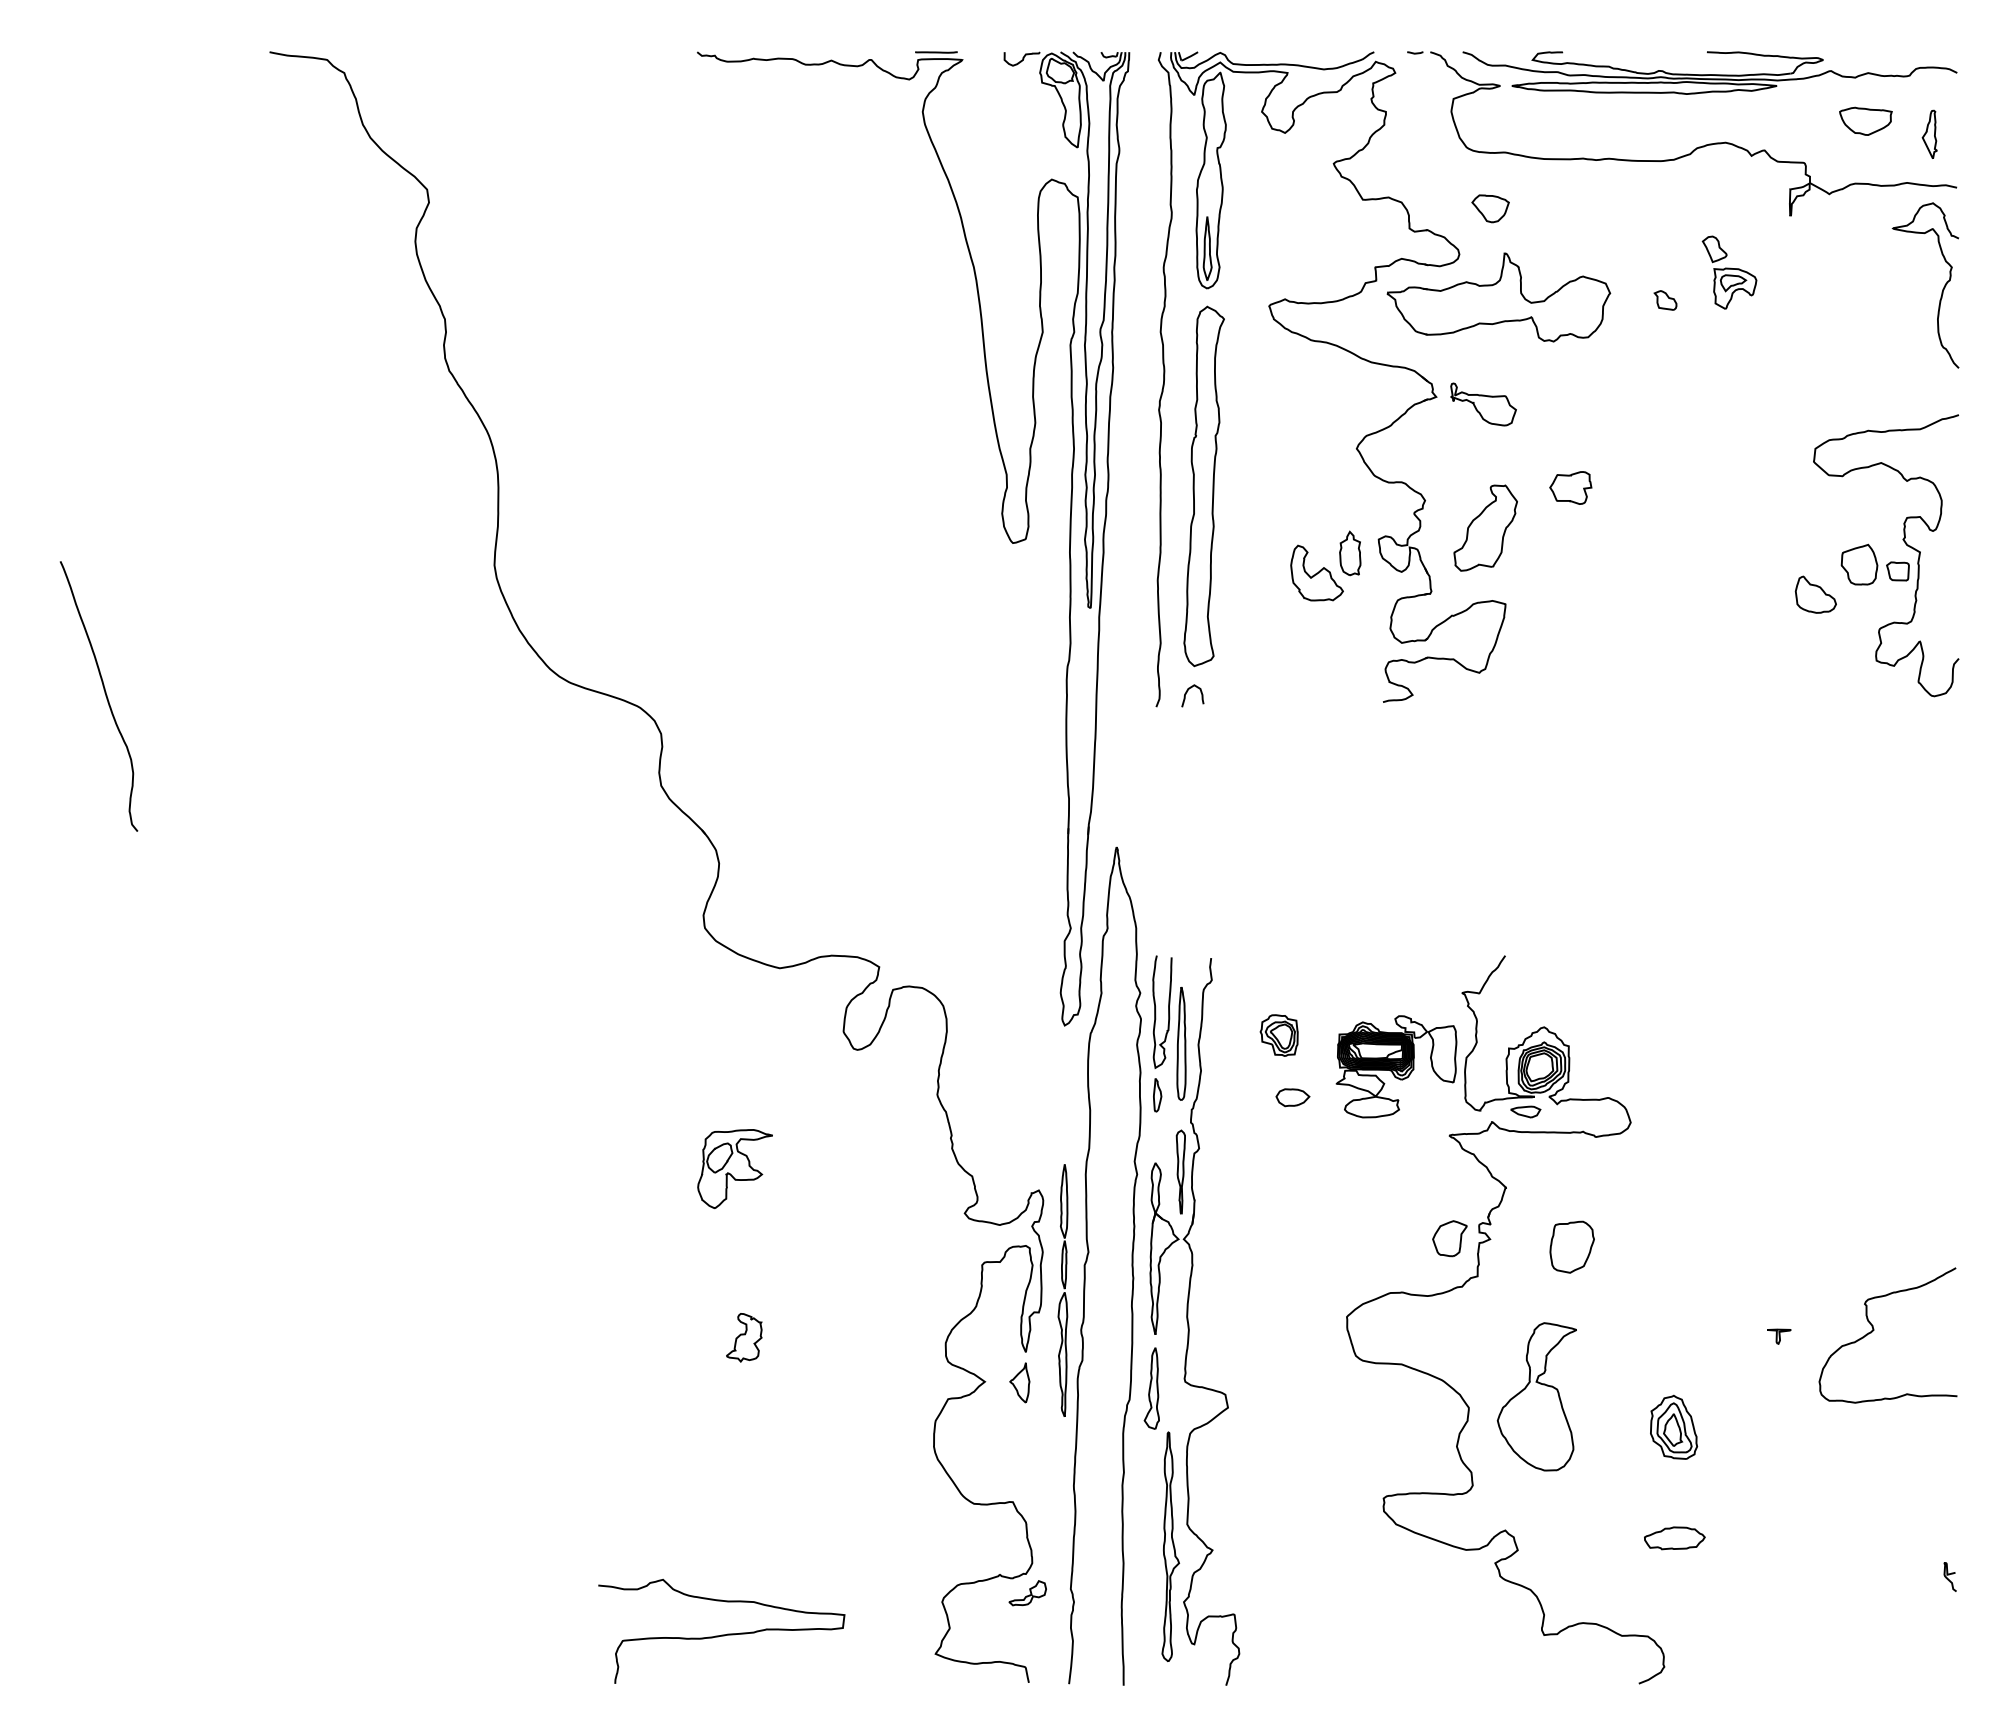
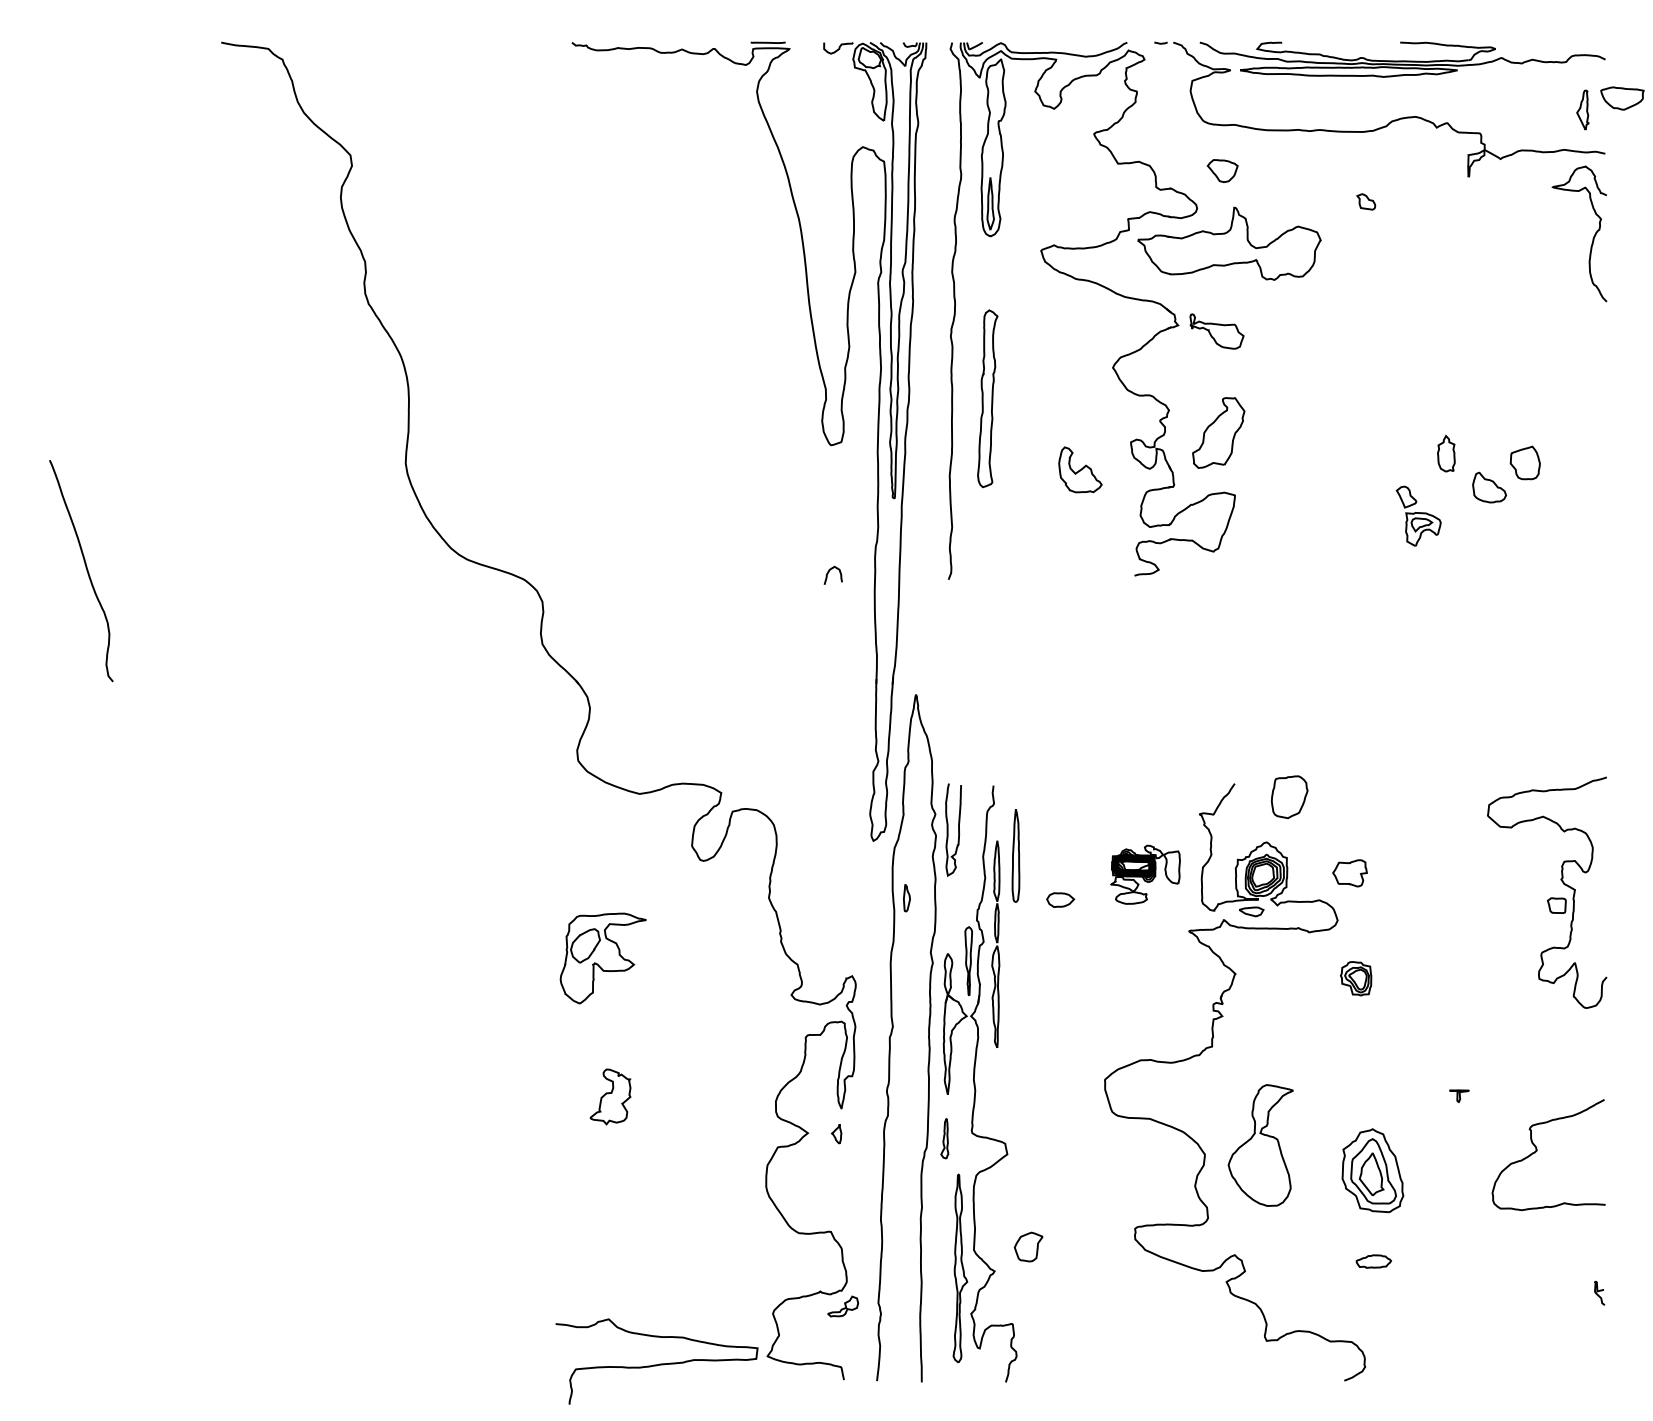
part: (1865, 120) -> (1622, 97), moved
part: (1729, 272) -> (1418, 516), moved
part: (1665, 300) -> (1366, 201), moved
part: (1203, 486) -> (987, 398), size x0.6
part: (1570, 487) -> (1349, 872), moved
part: (1350, 553) -> (1446, 453), moved
part: (1890, 561) -> (1550, 897), moved
curve: (1187, 692) -> (828, 572), moved
part: (1278, 1035) -> (1355, 978), moved
part: (1181, 1043) -> (1015, 855), moved
part: (1396, 1066) -> (1145, 874), size x0.7
part: (1157, 1095) -> (906, 898), moved
part: (734, 1169) -> (602, 959), size x1.4
part: (1449, 1238) -> (1028, 1246), moved
part: (1571, 1246) -> (1289, 796), moved
part: (1062, 1290) -> (995, 944), moved
curve: (1874, 1330) -> (1537, 1150), moved
part: (744, 1337) -> (610, 1096), size x1.4
part: (1019, 1382) -> (836, 1133), size x0.6
part: (1151, 1388) -> (944, 1138), size x0.6
part: (1674, 1426) -> (1373, 1169), size x1.6
part: (1674, 1538) -> (1373, 1261), size x0.7
curve: (721, 1634) -> (656, 1364), moved

